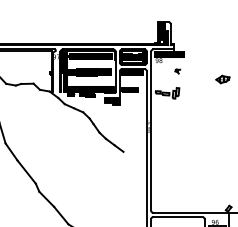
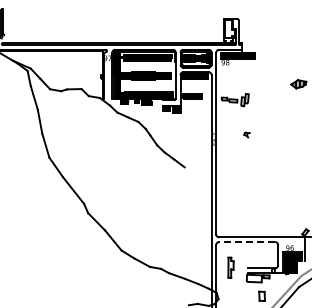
hatch: (162, 30) -> (229, 28), removed
part: (177, 71) -> (246, 134), moved
line: (177, 217) -> (246, 242), solid -> dashed

